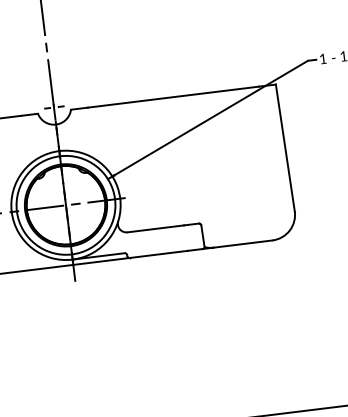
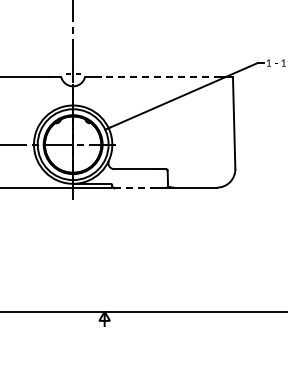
line: (172, 97) -> (158, 77), solid -> dashed
line: (158, 254) -> (134, 187), solid -> dashed

